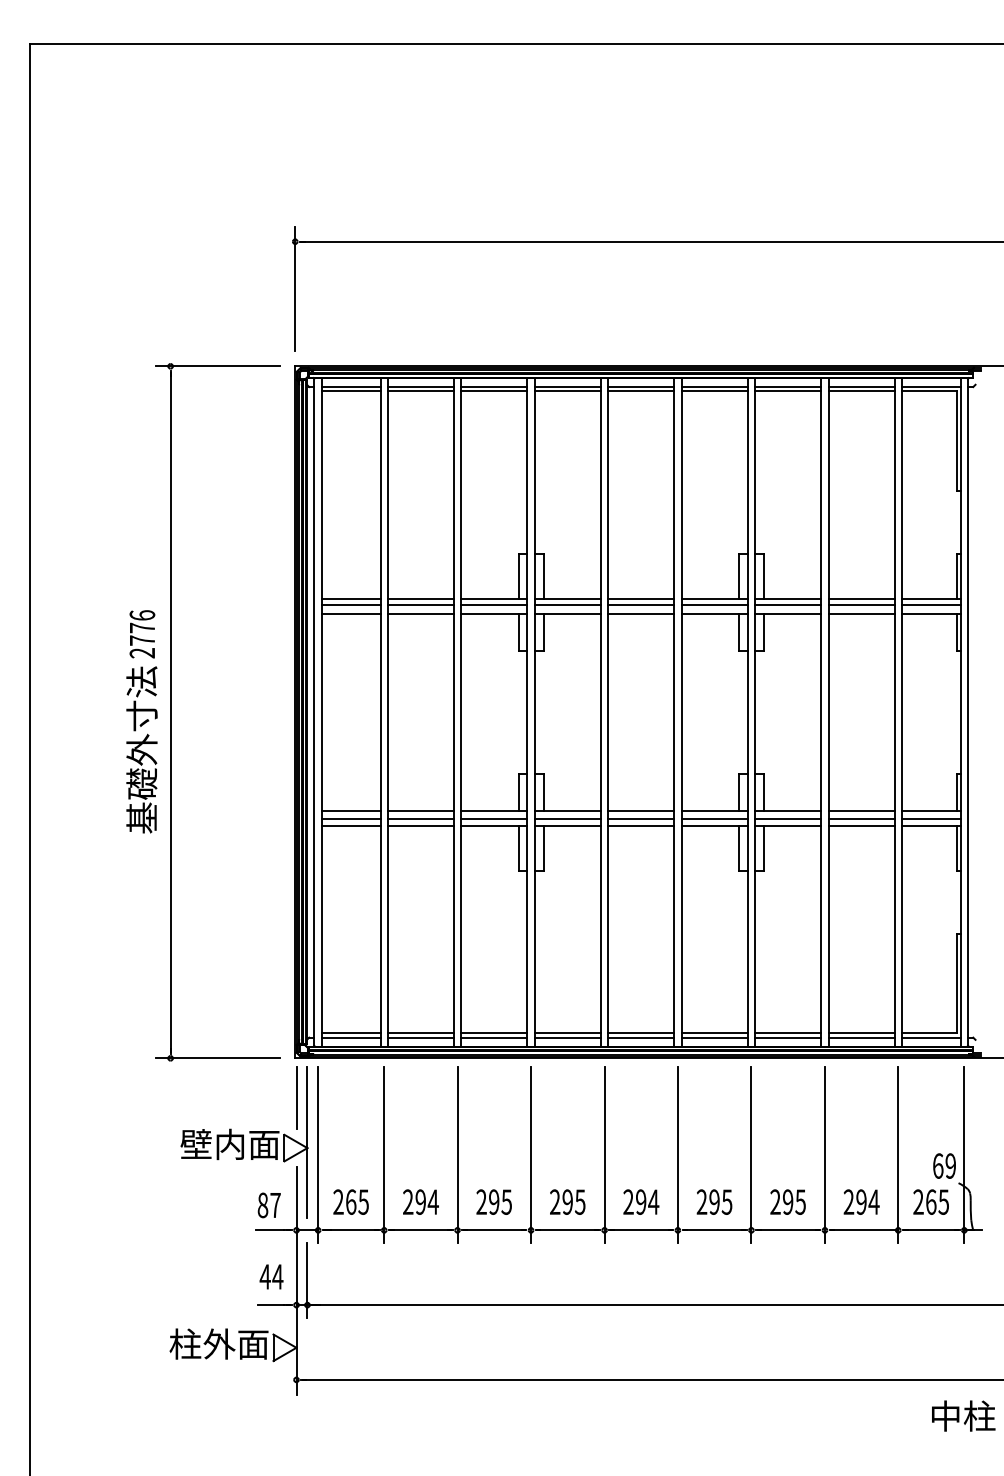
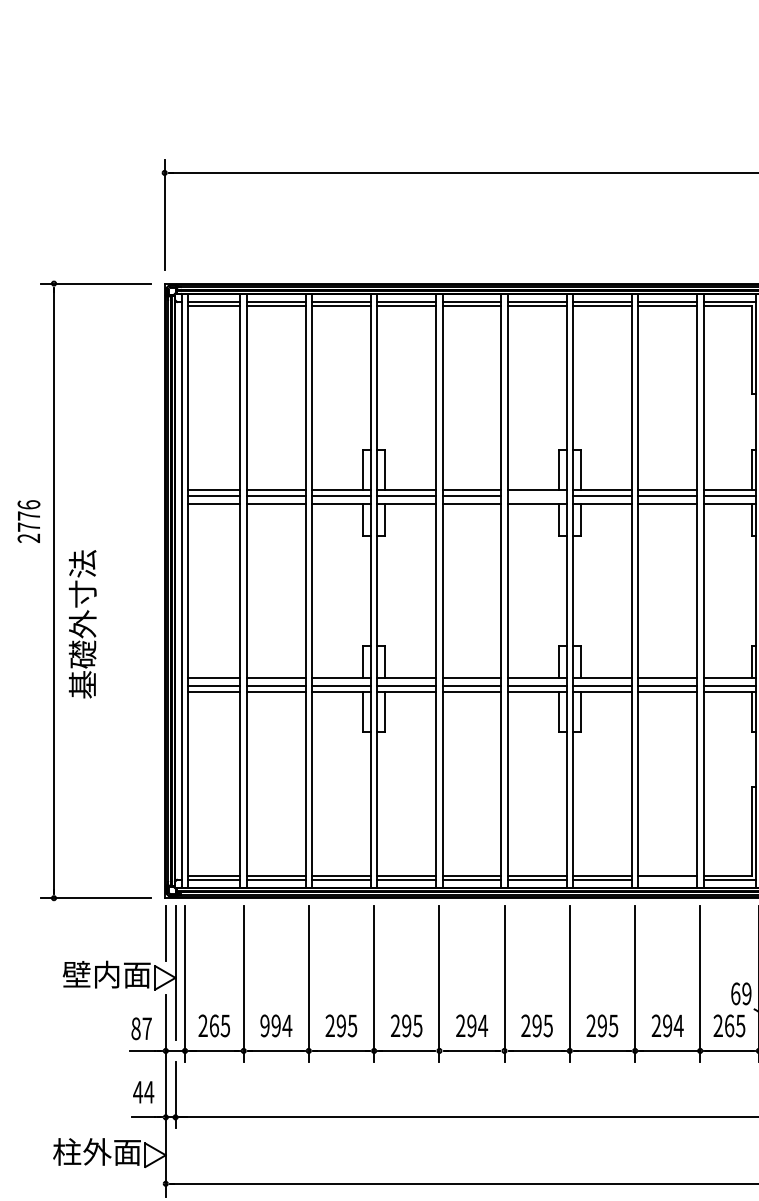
line: (714, 605) -> (537, 496), removed
text: (141, 749) -> (82, 623), moved
line: (861, 1037) -> (667, 879), removed
text: (408, 1202) -> (265, 1026), 294 -> 994

